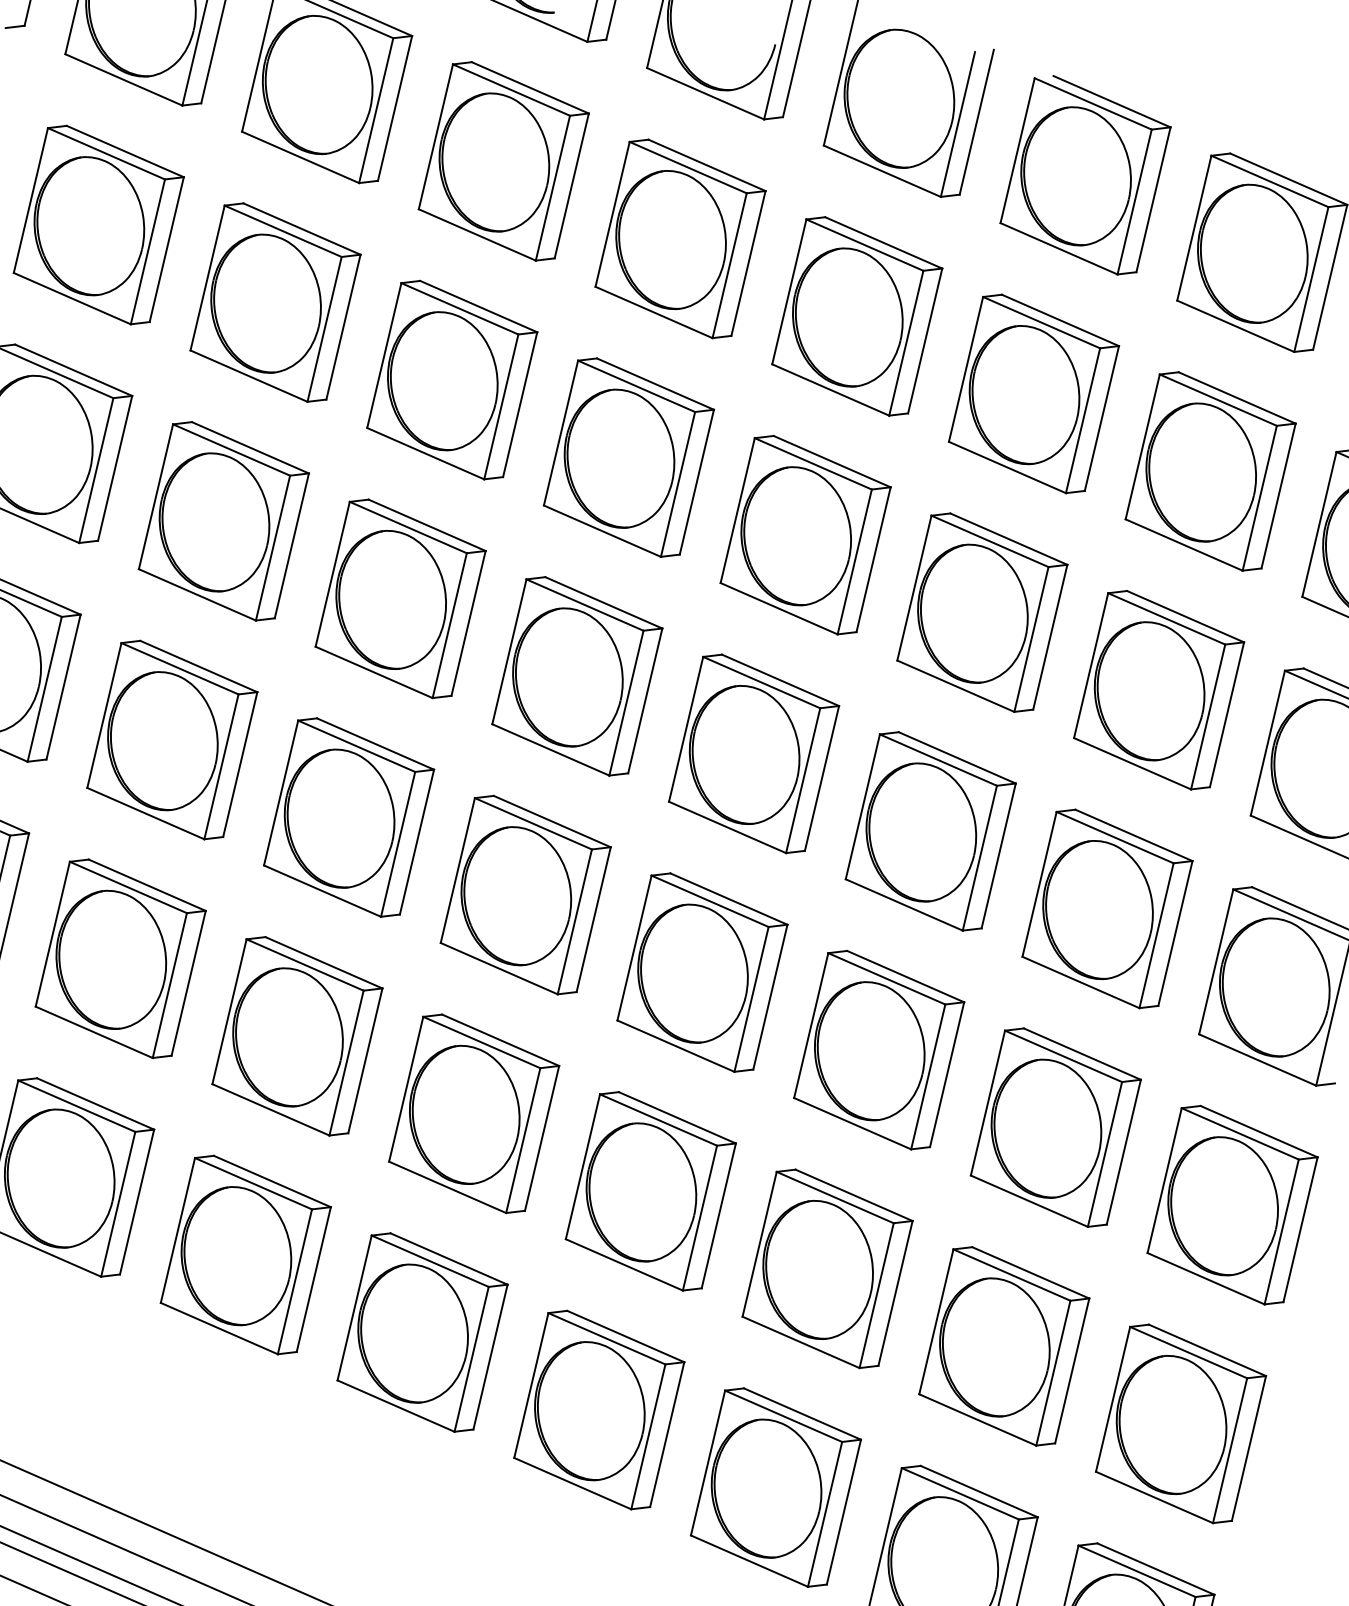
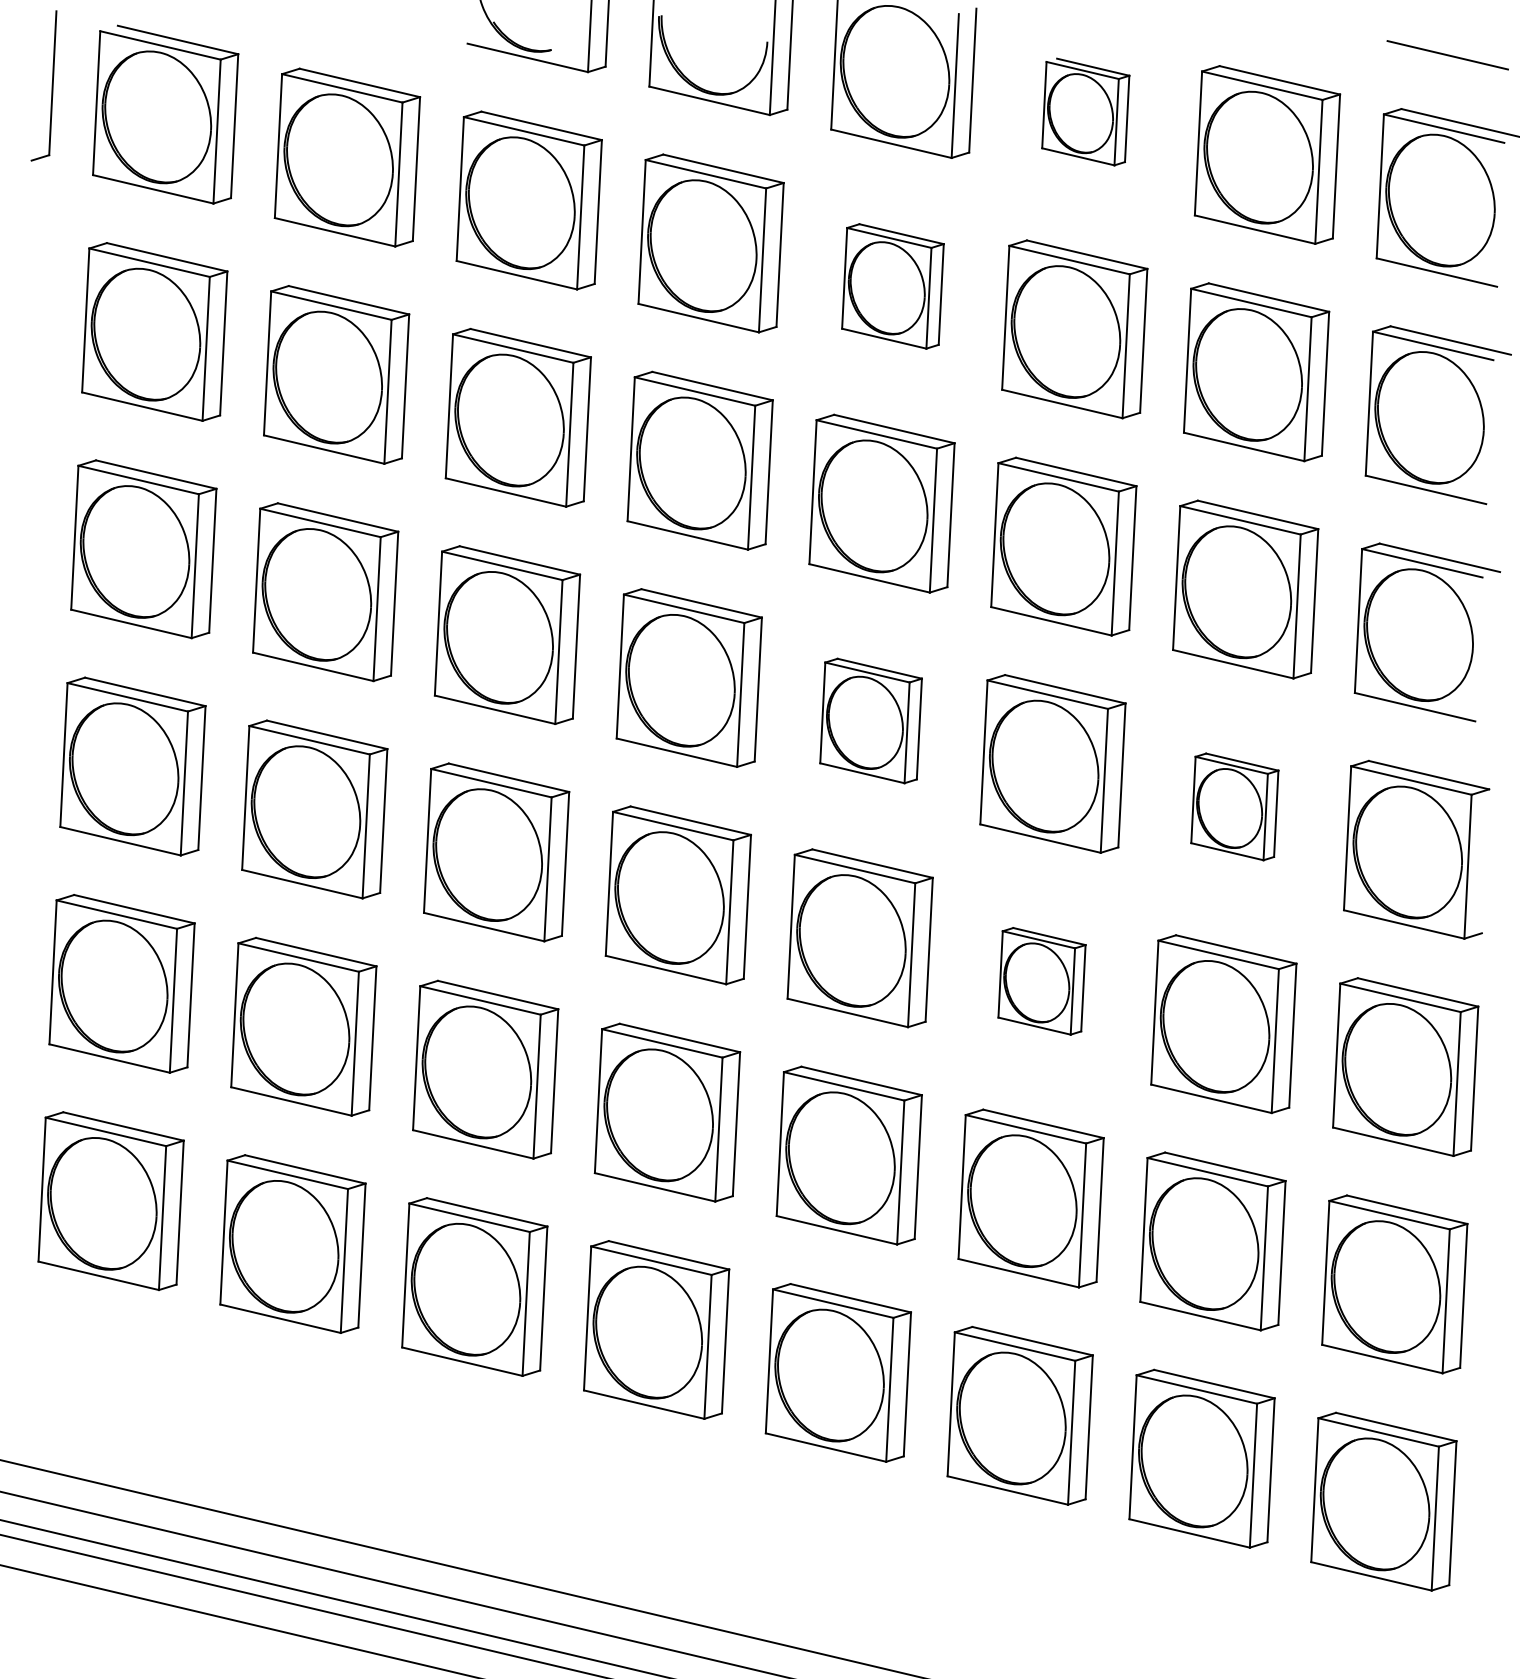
part: (1085, 174) -> (1085, 111), size x0.6
part: (856, 316) -> (892, 286), size x0.7
part: (753, 753) -> (870, 720), size x0.7
part: (1107, 908) -> (1234, 806), size x0.6
part: (878, 1050) -> (1041, 981), size x0.6

